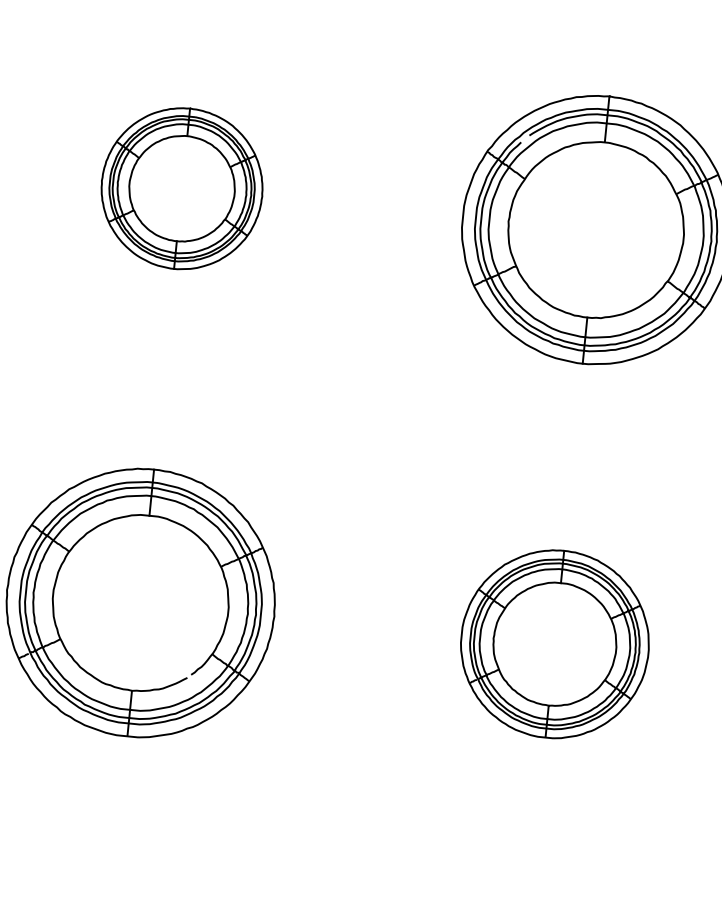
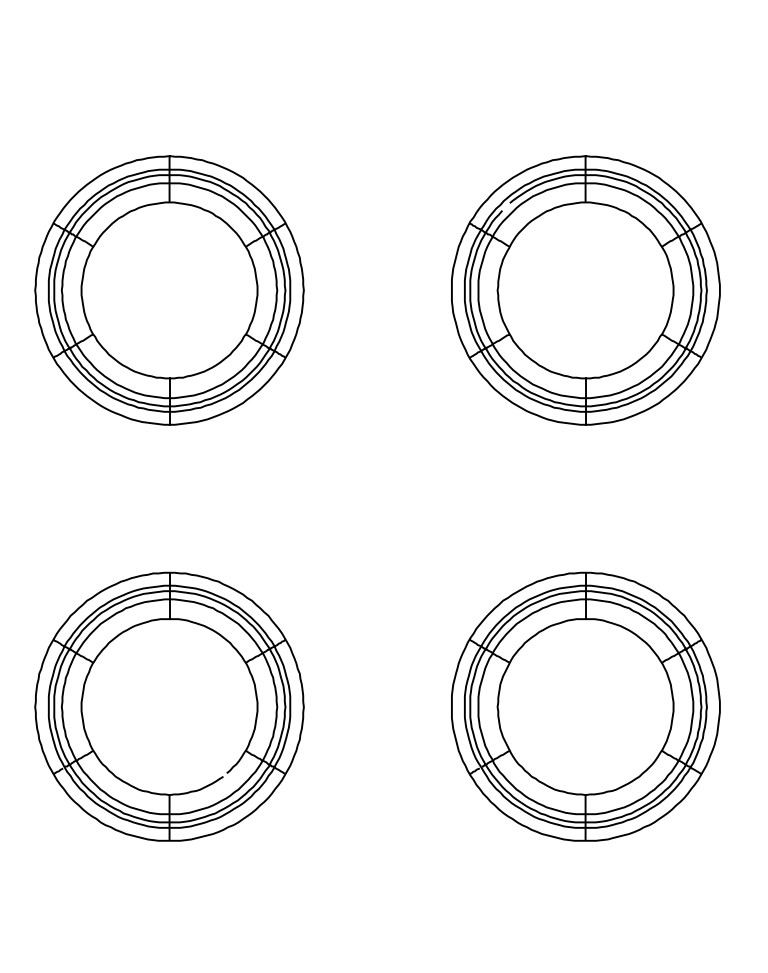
part: (182, 188) -> (169, 290), size x1.67
part: (554, 644) -> (585, 706), size x1.43

